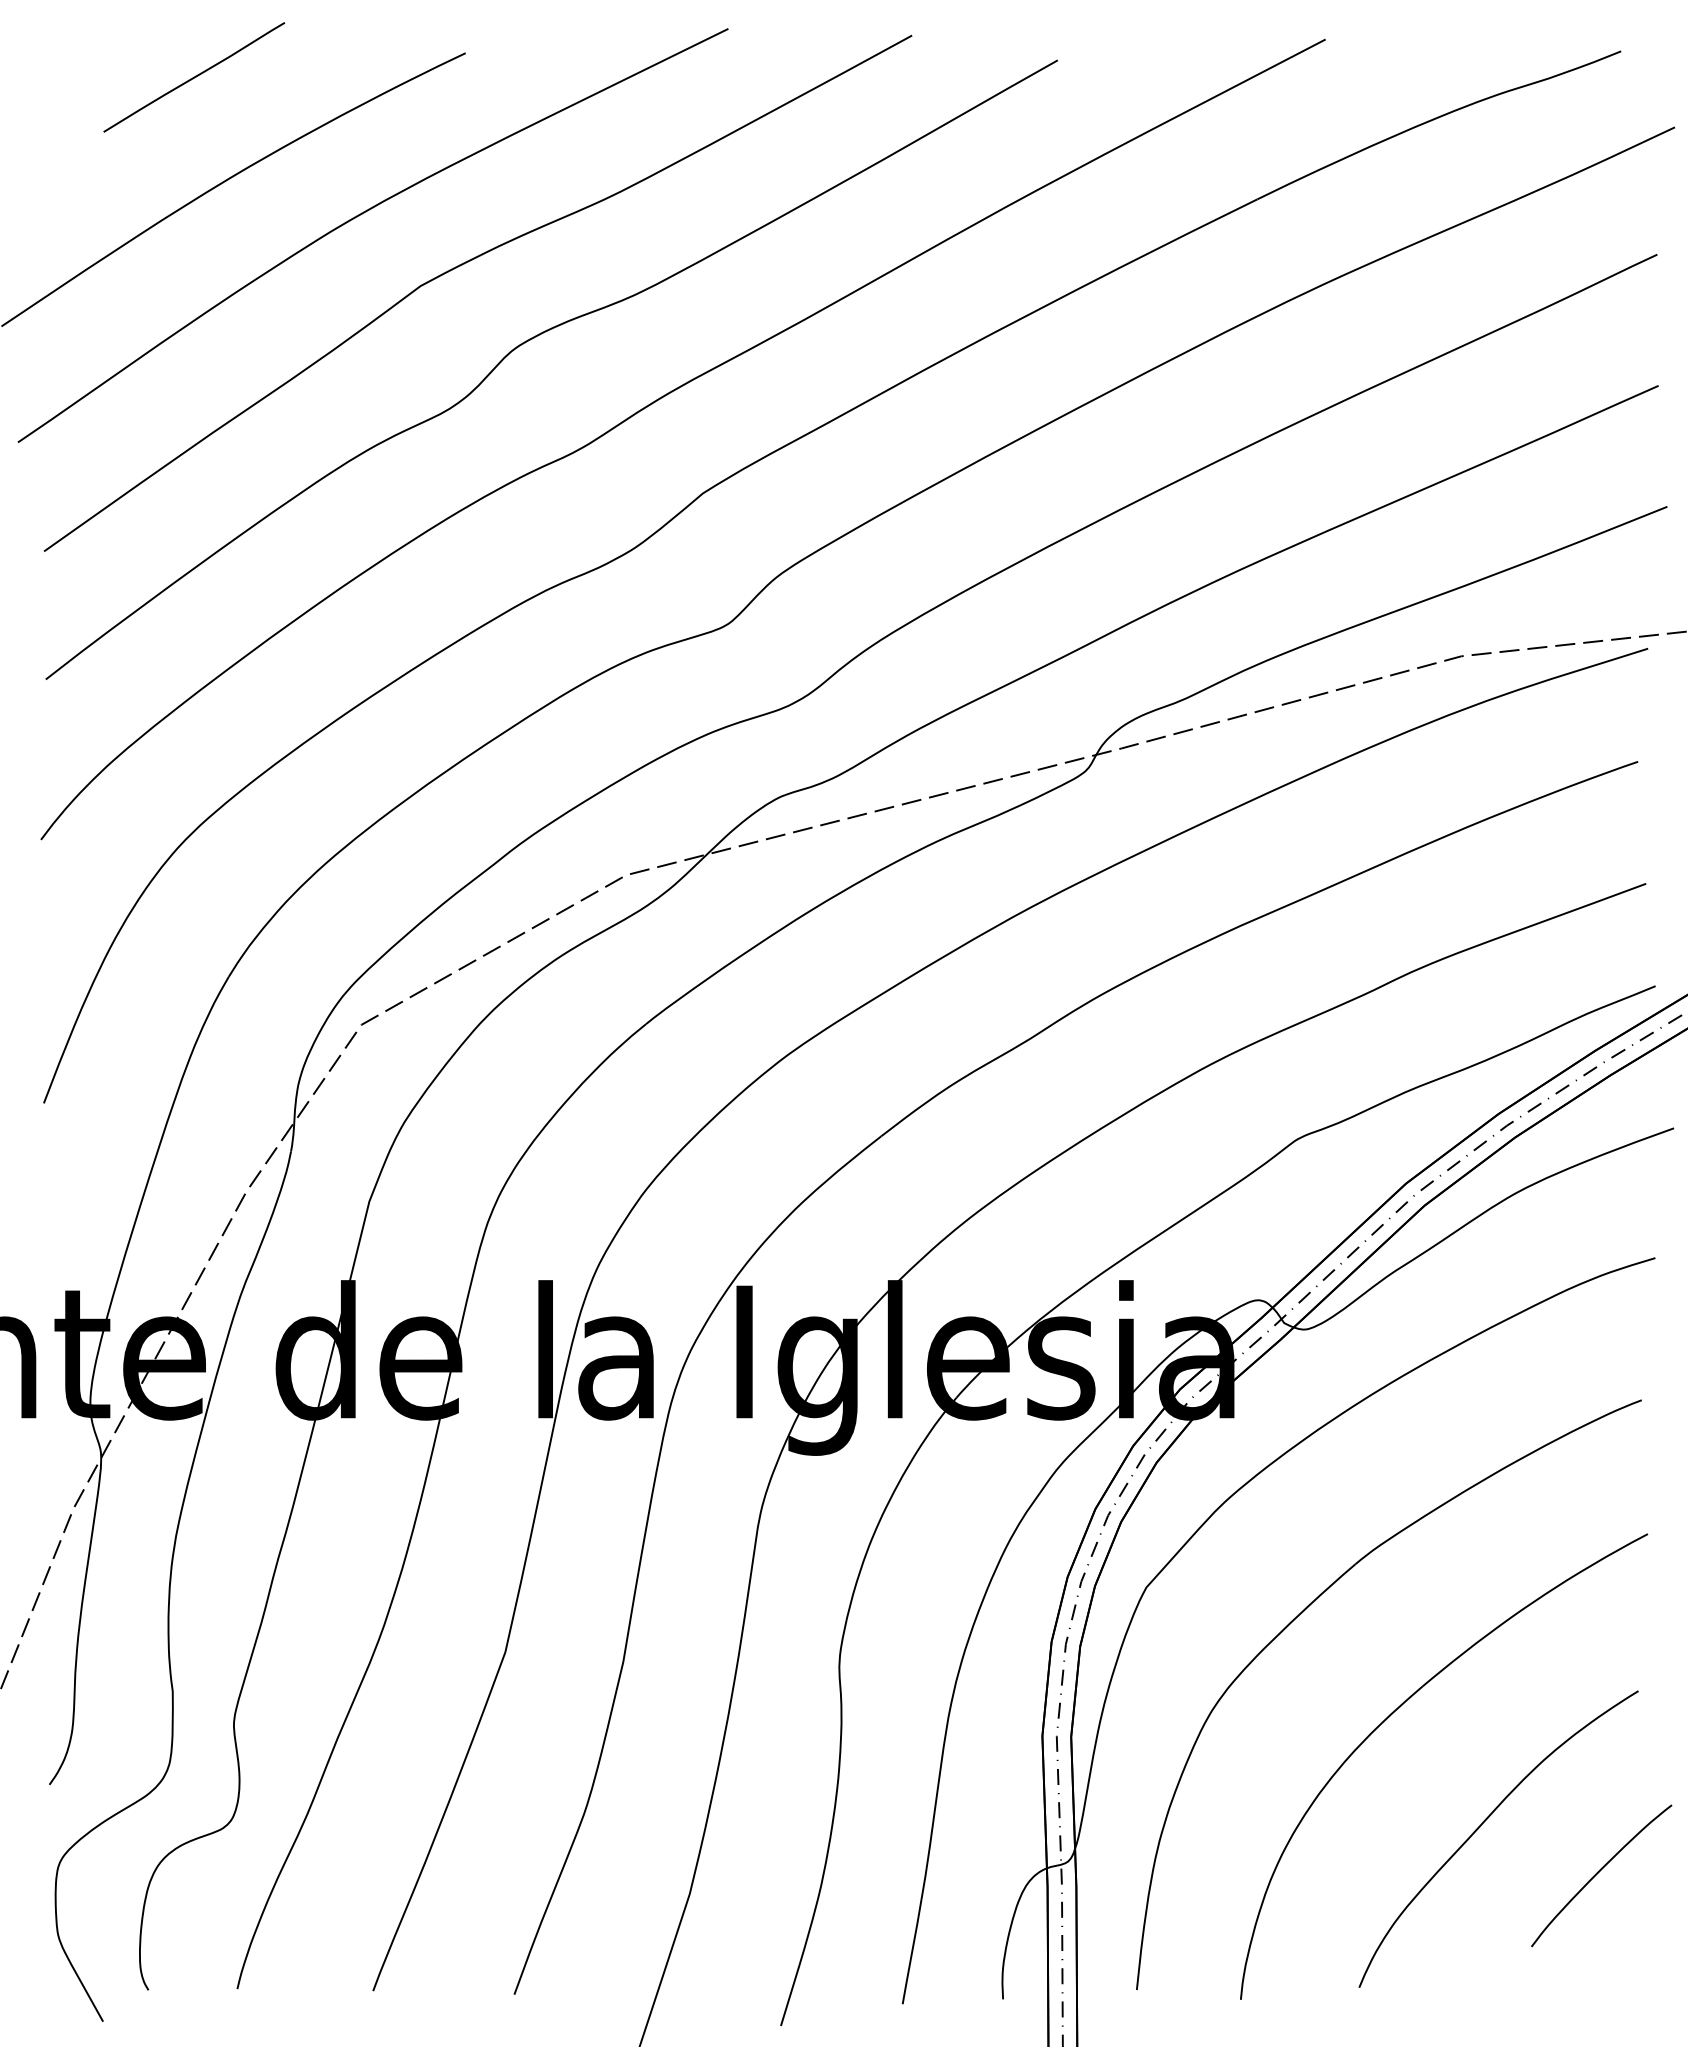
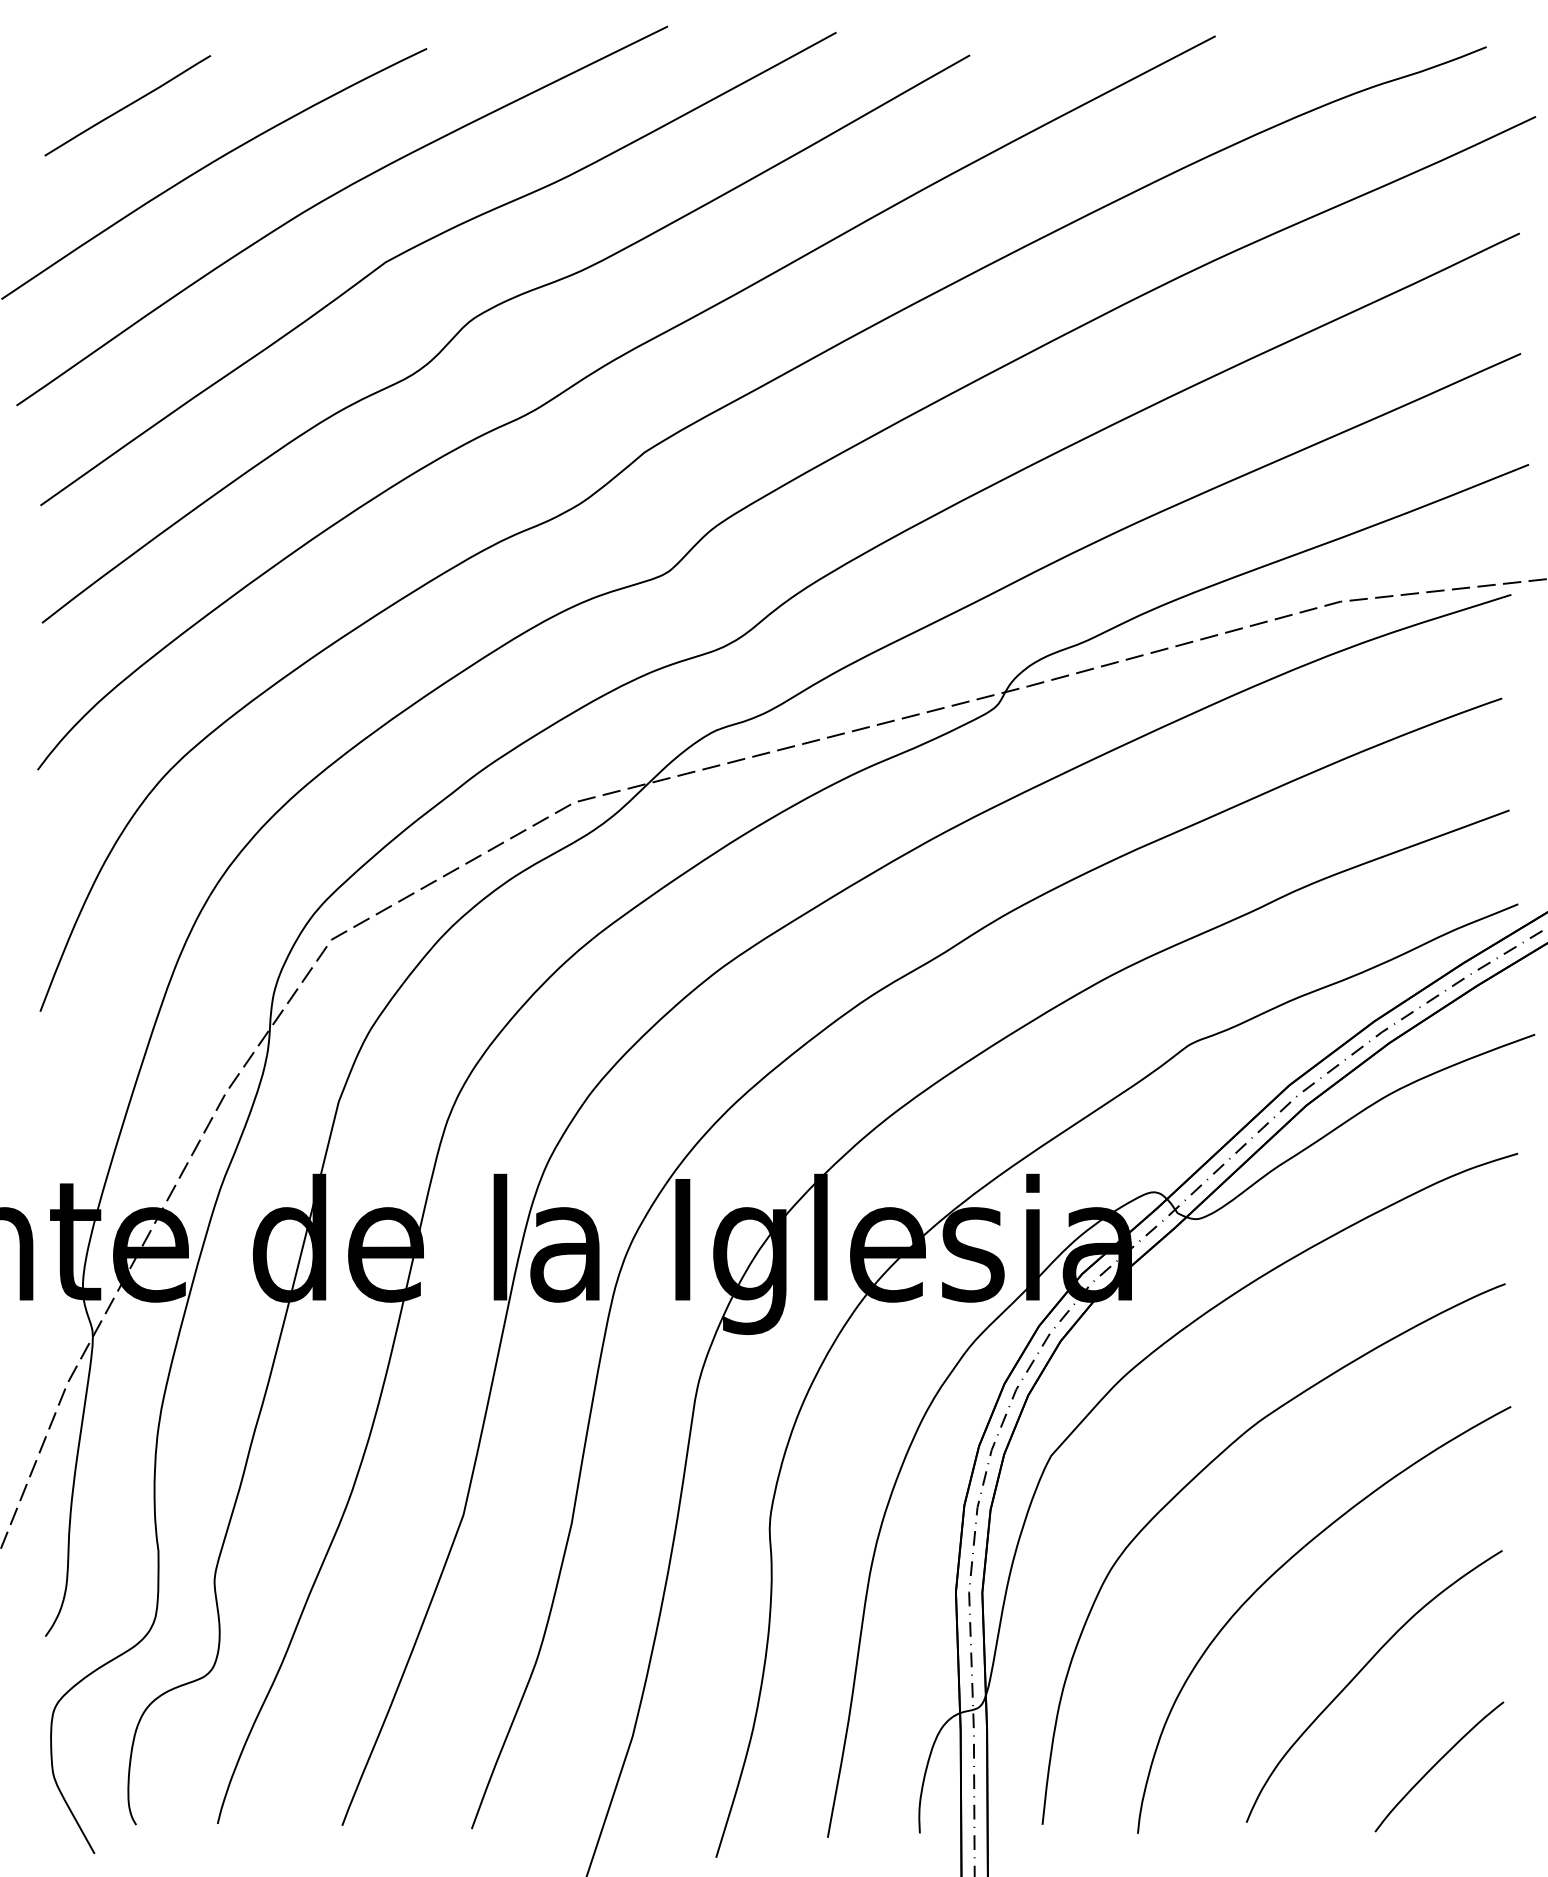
line: (194, 77) -> (127, 105), moved
curve: (1599, 1872) -> (1437, 1763), moved

